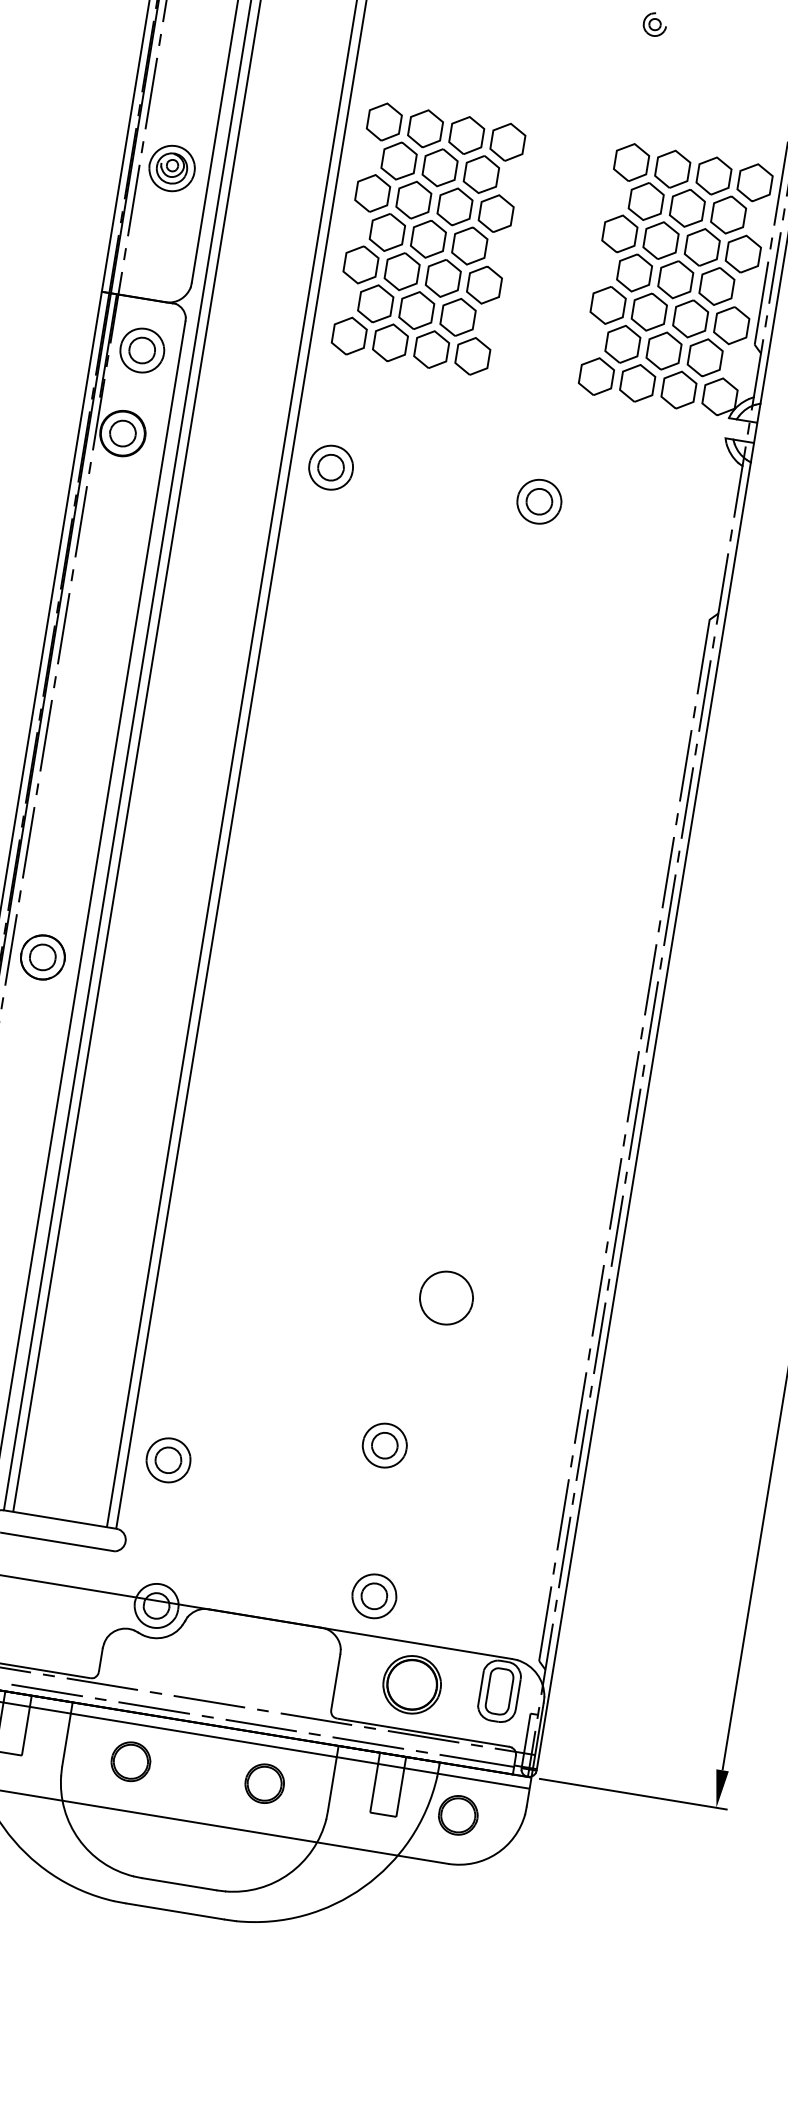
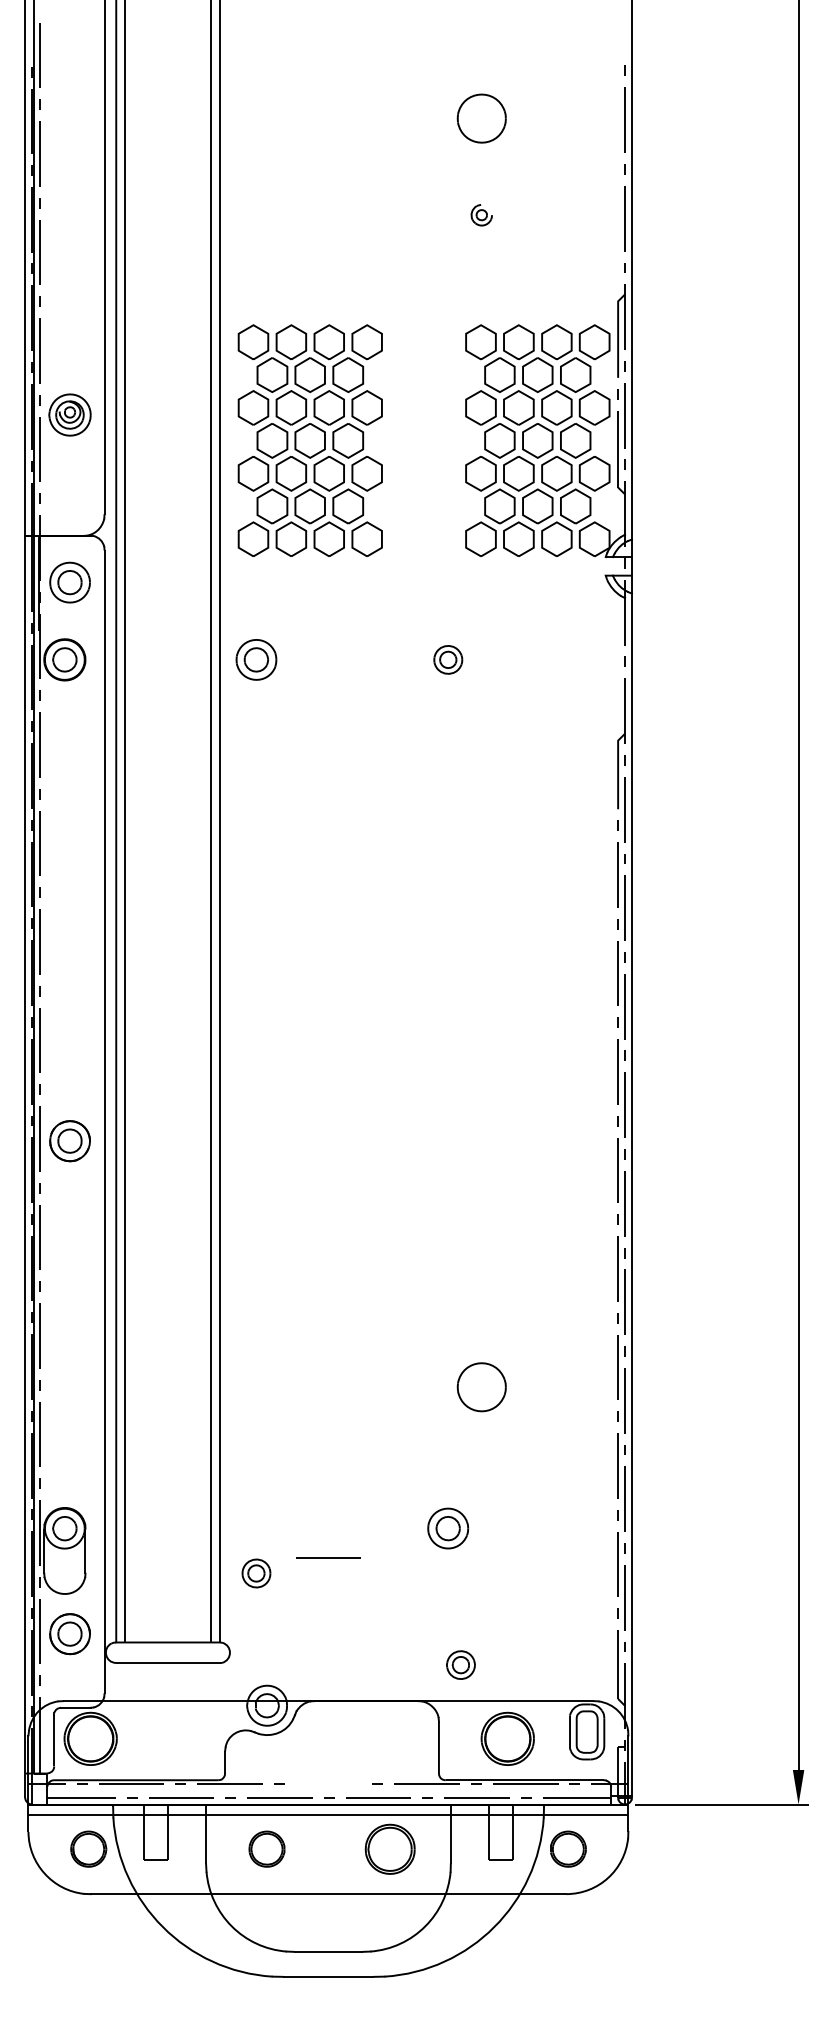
part: (539, 501) -> (448, 659), size x0.7
part: (168, 1460) -> (256, 1573), size x0.7
part: (374, 1595) -> (460, 1664), size x0.7
line: (209, 1701) -> (328, 1557), moved
part: (264, 1782) -> (389, 1848), size x1.4

